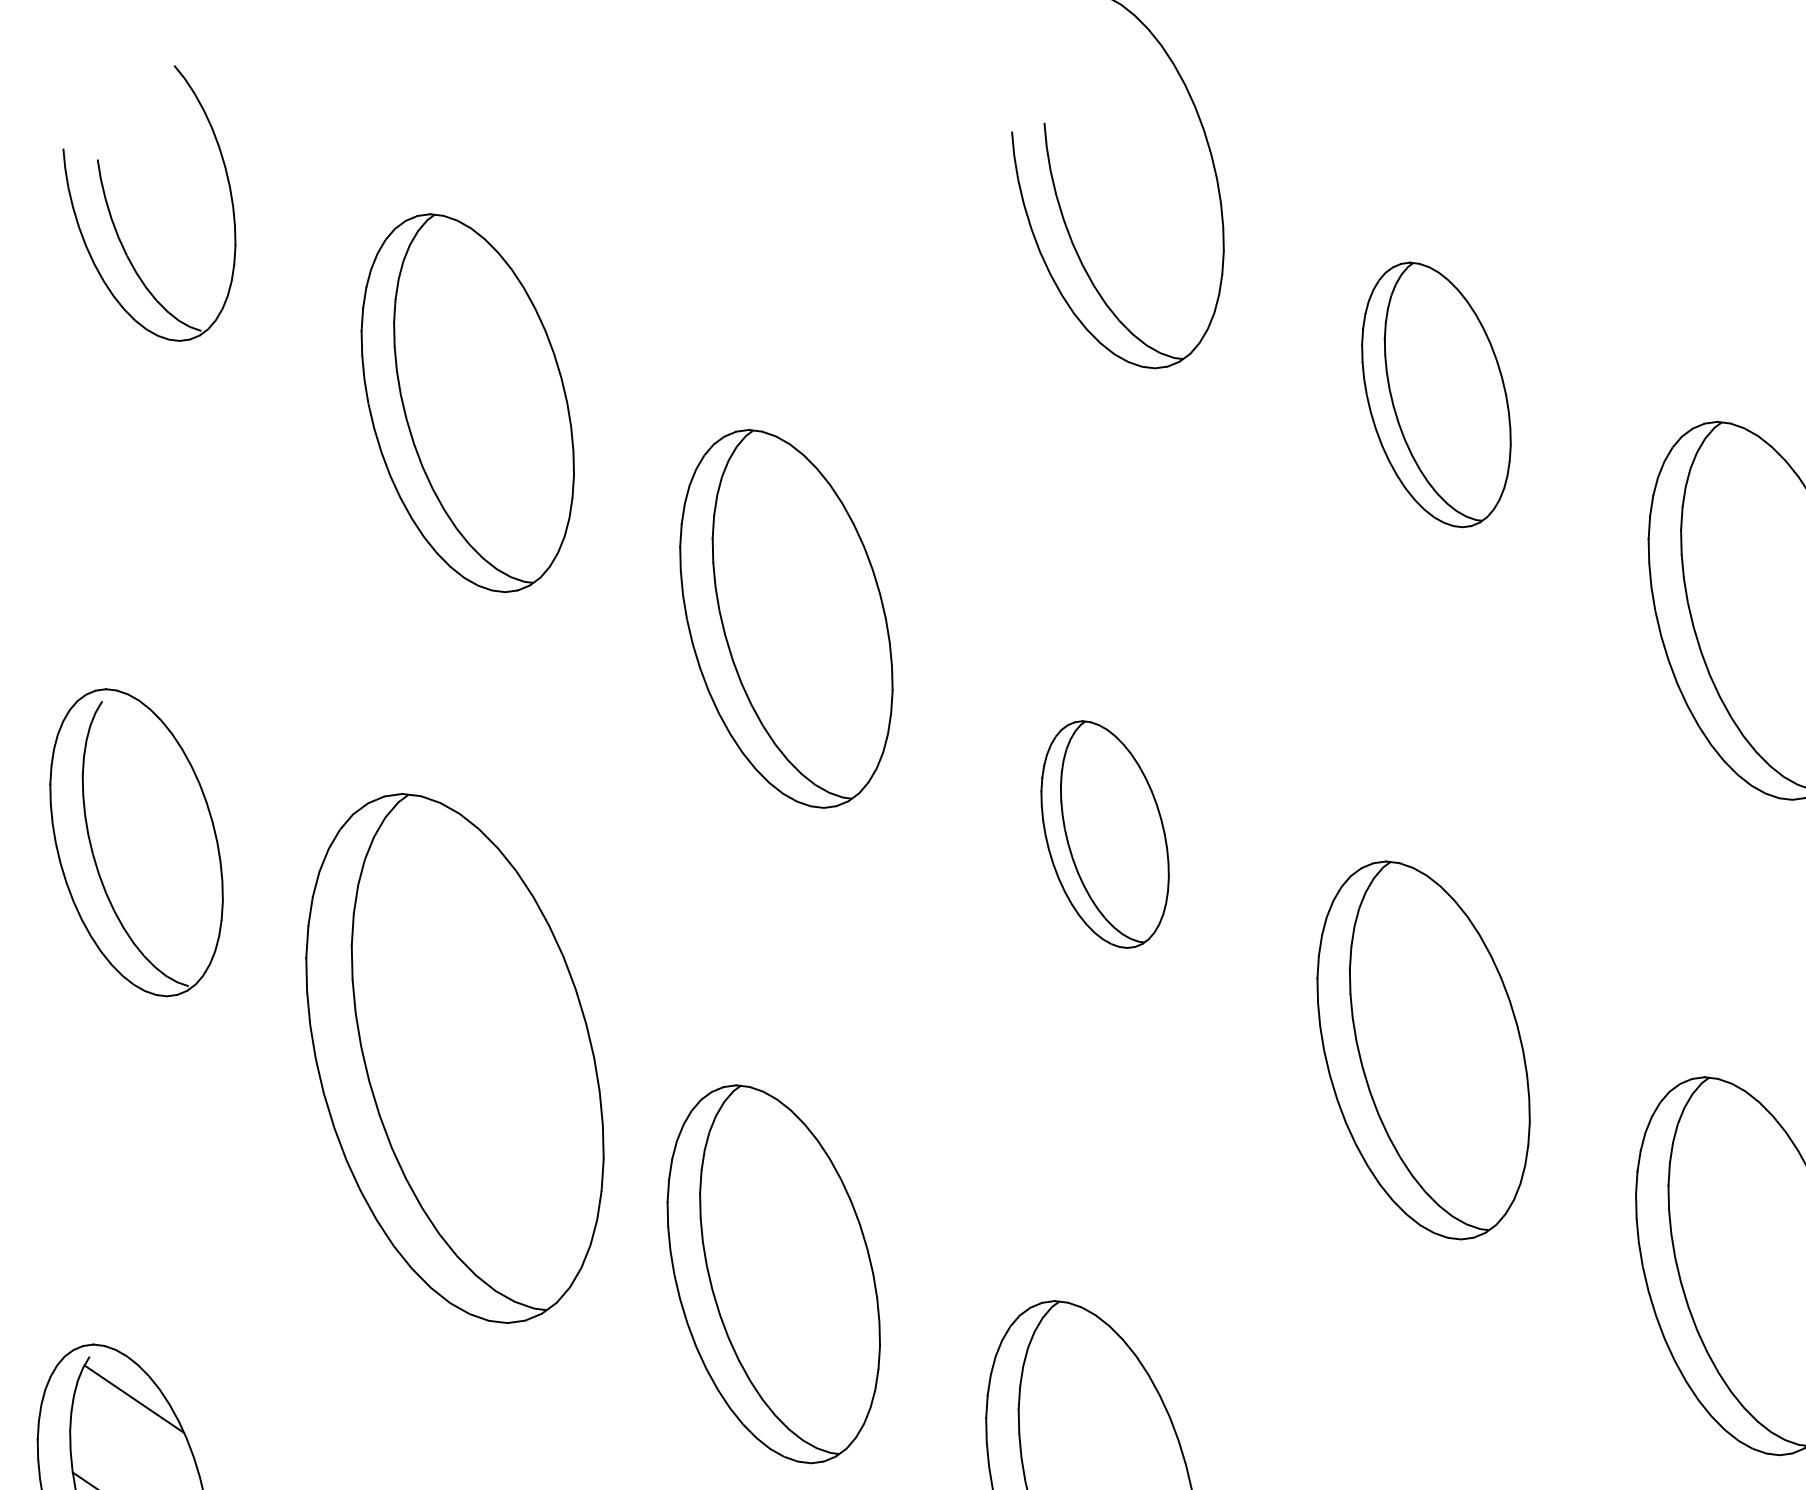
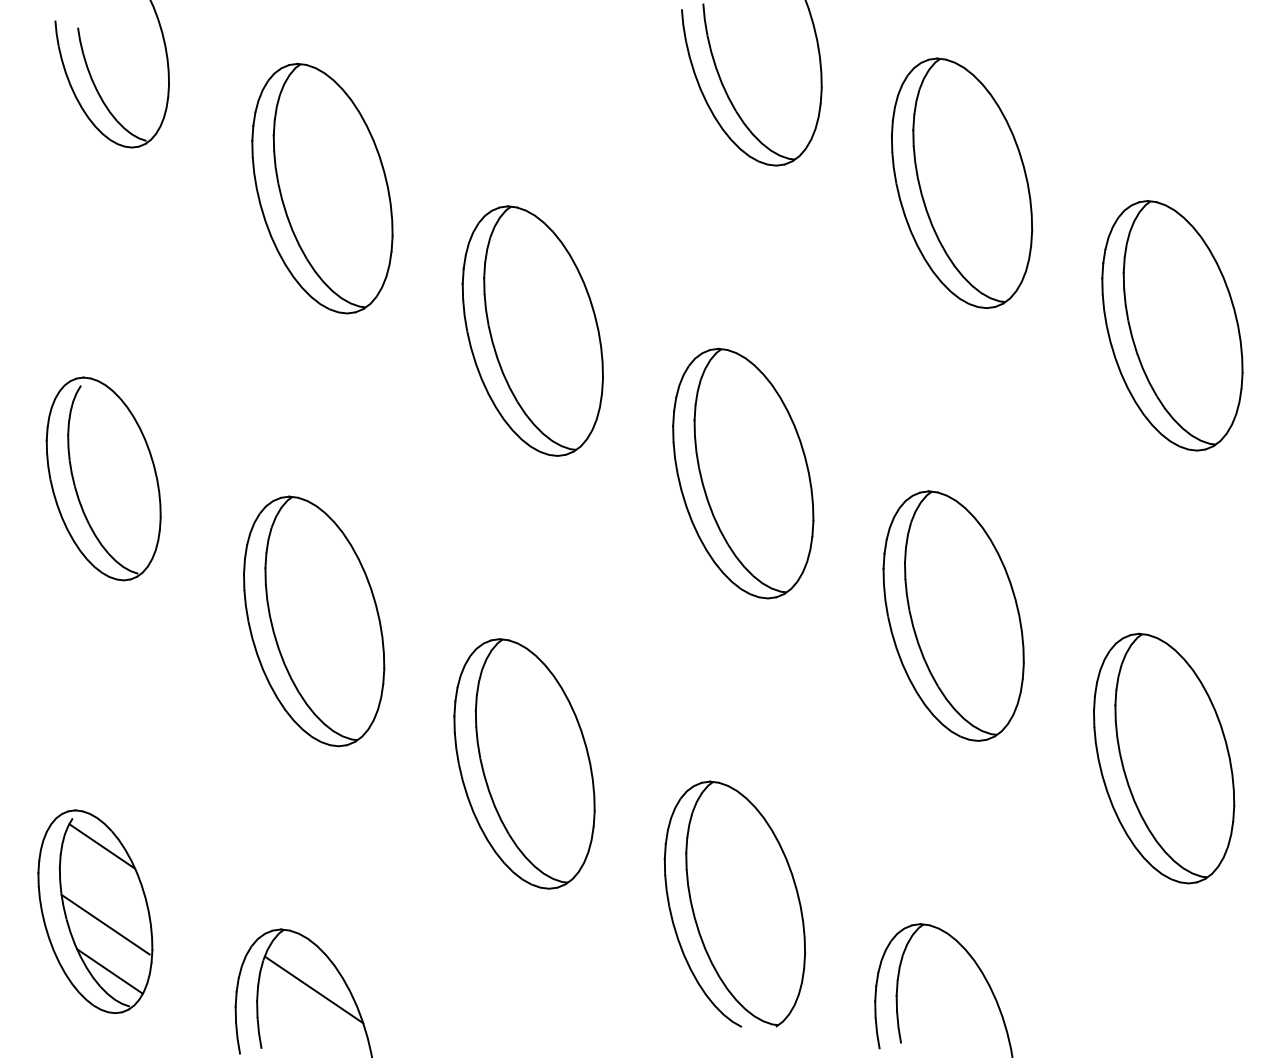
part: (1436, 393) -> (962, 182), size x1.43
part: (1105, 834) -> (743, 473), size x1.67
part: (455, 1058) -> (314, 621), size x0.71

